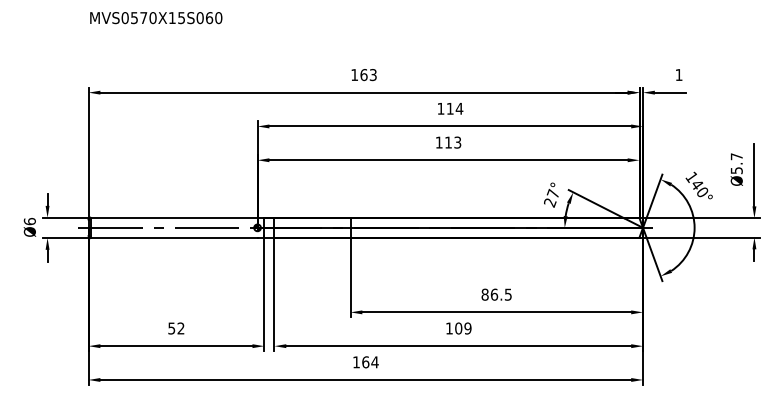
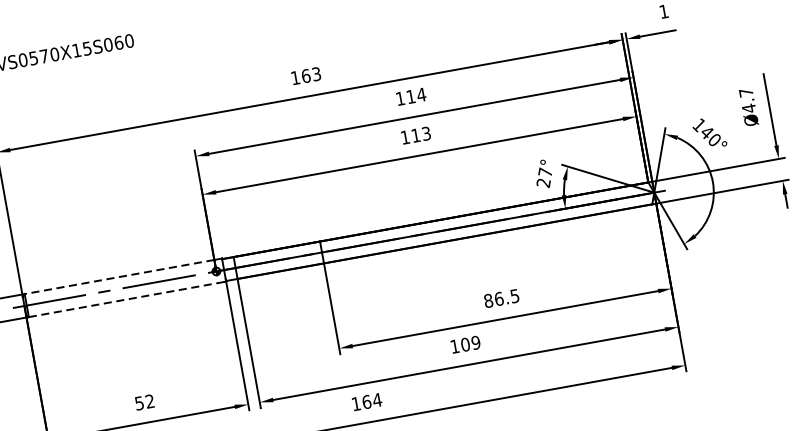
text: (736, 170) -> (748, 108), Ø5.7 -> Ø4.7
line: (173, 217) -> (118, 276), solid -> dashed
line: (174, 238) -> (124, 300), solid -> dashed

